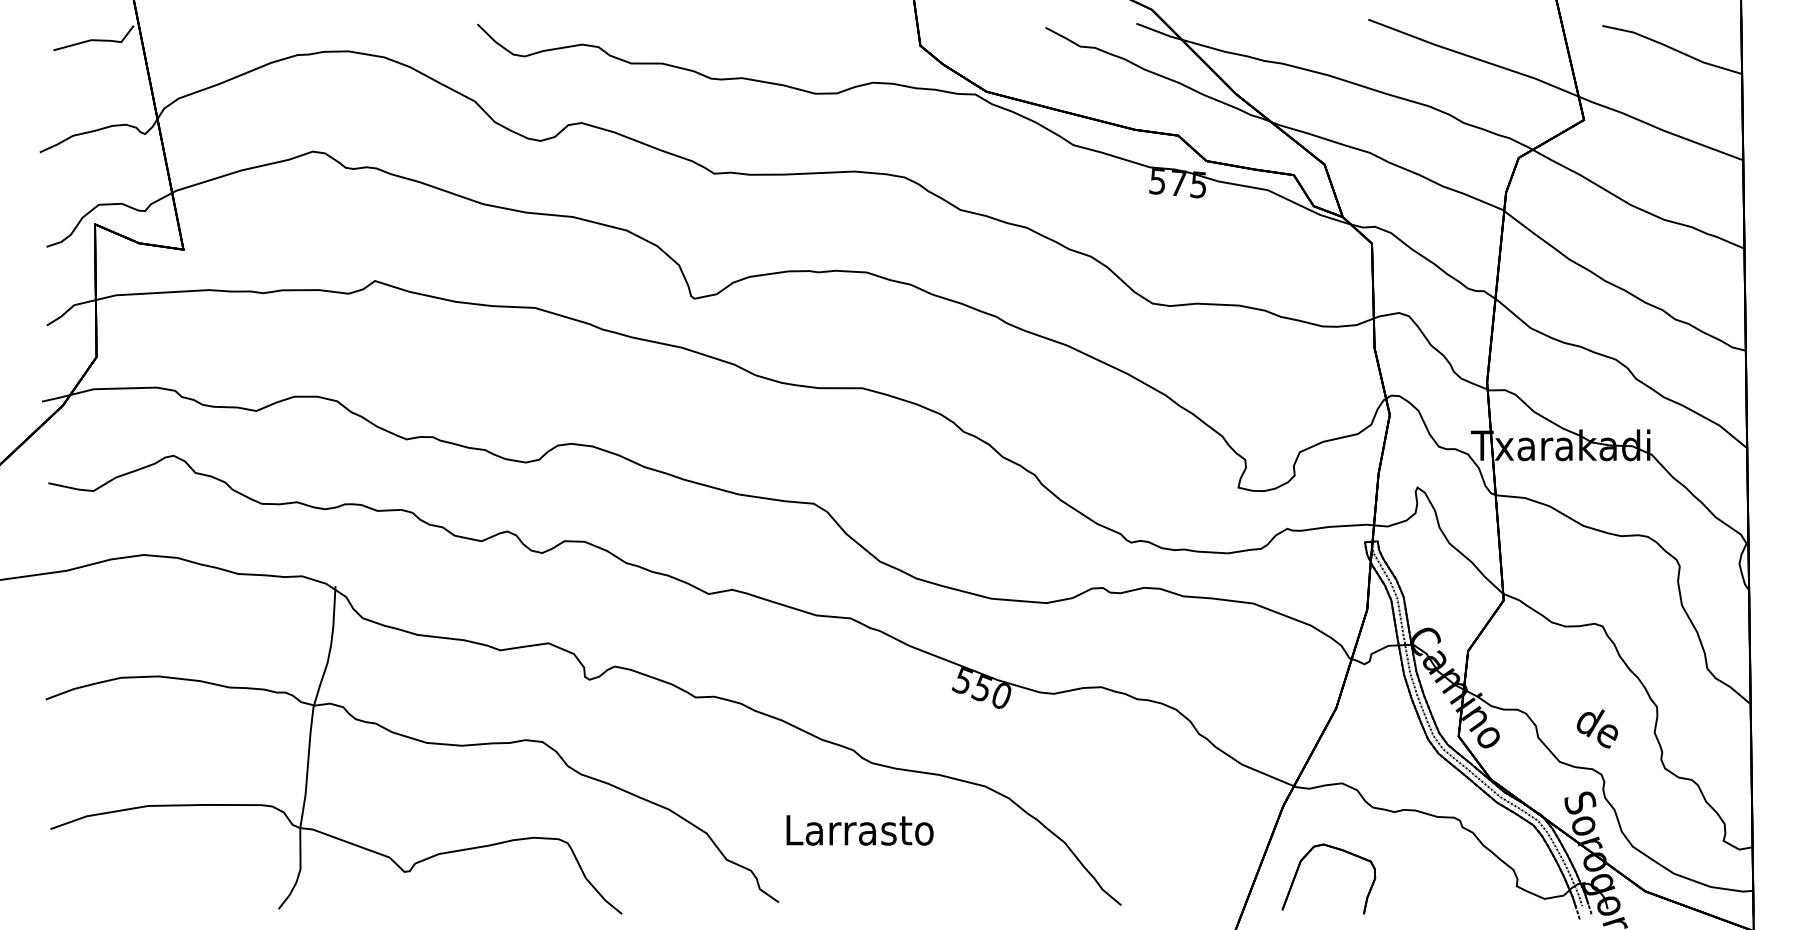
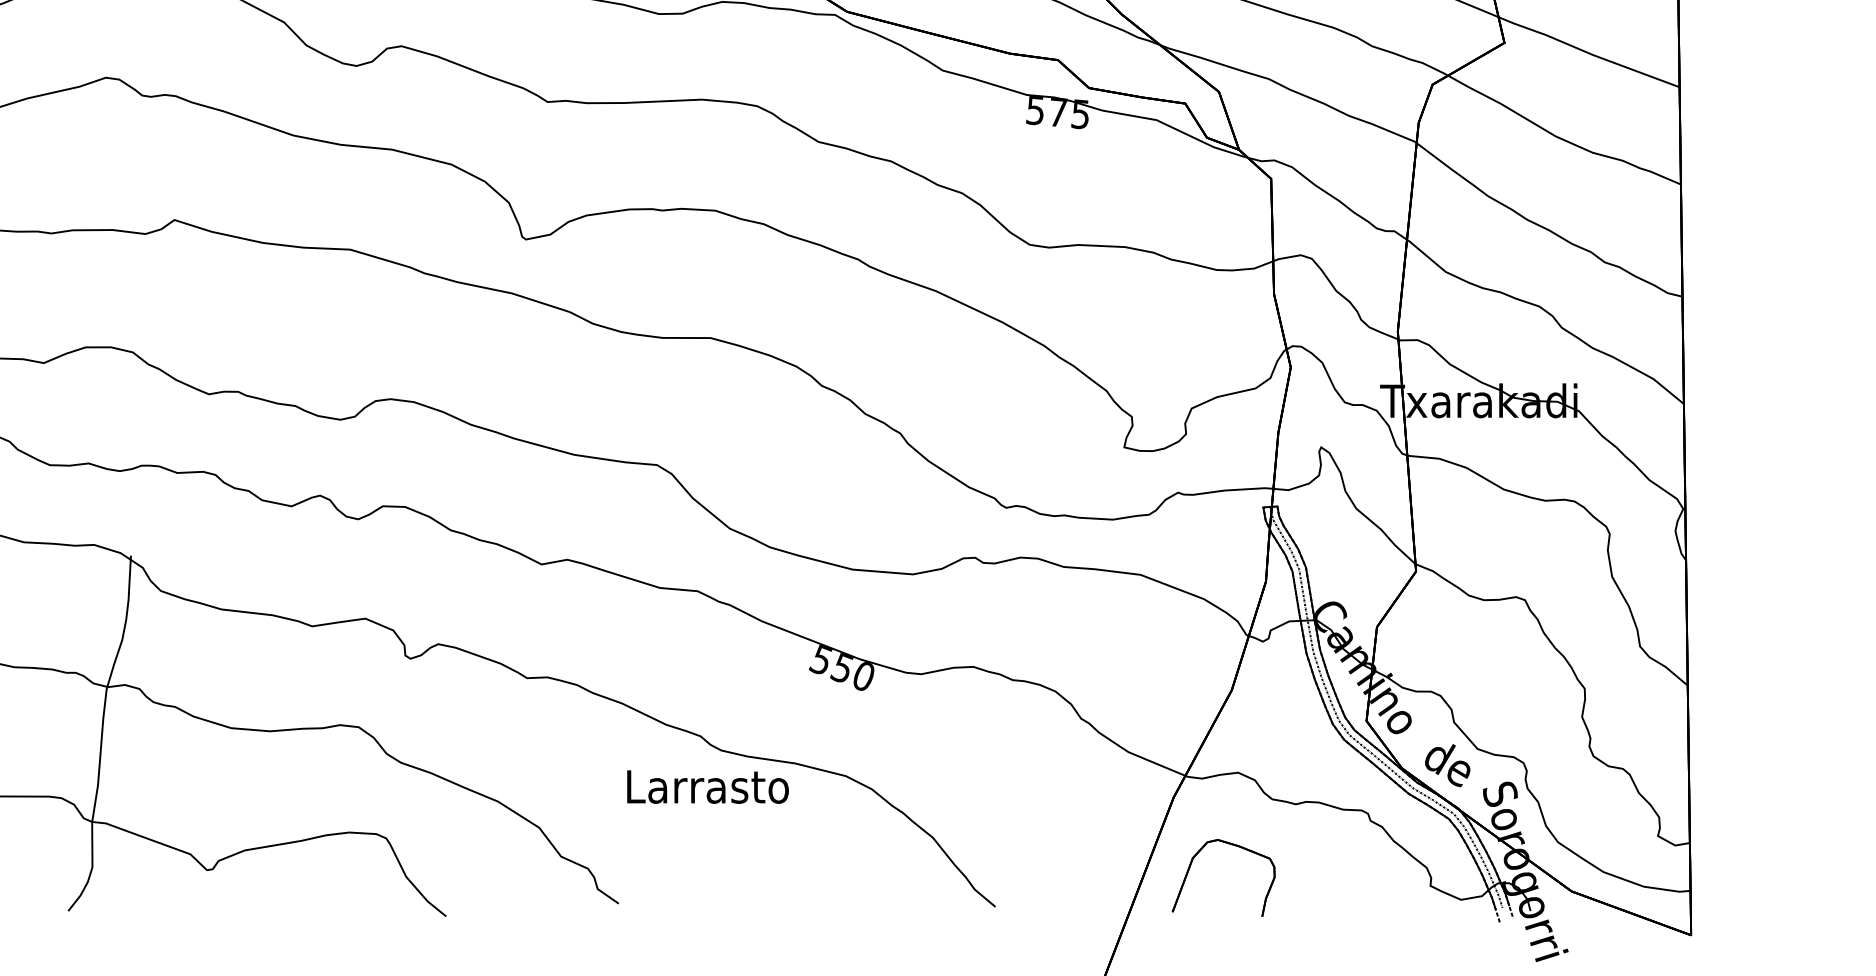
text: (1597, 728) -> (1447, 765), moved
text: (859, 830) -> (707, 787), moved

